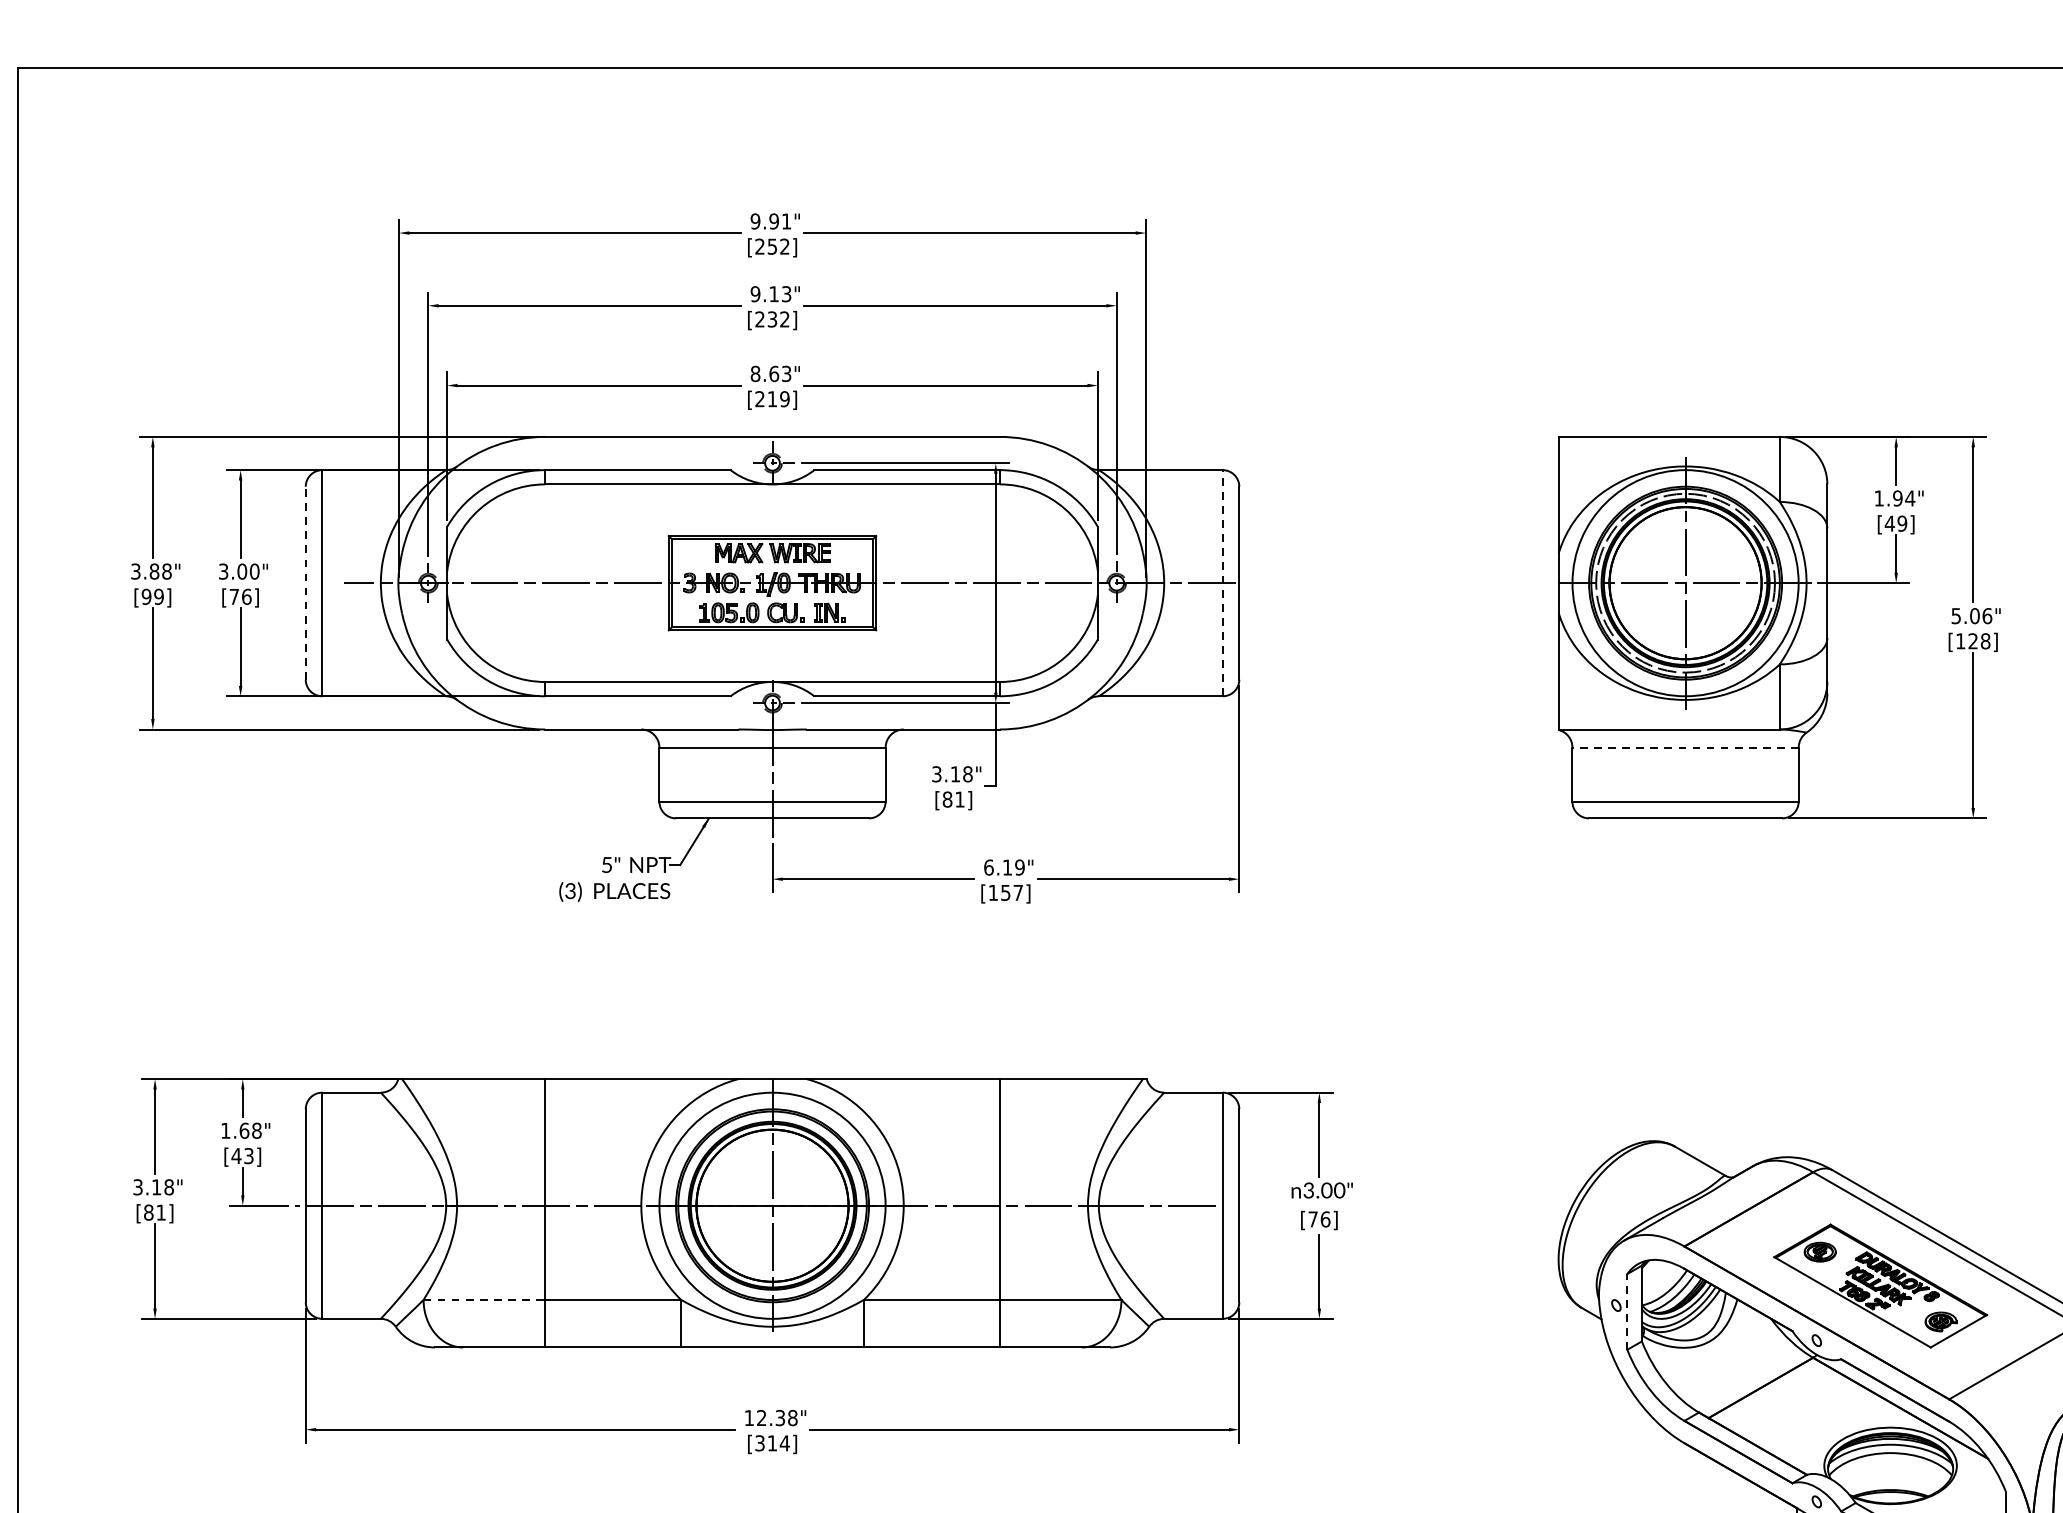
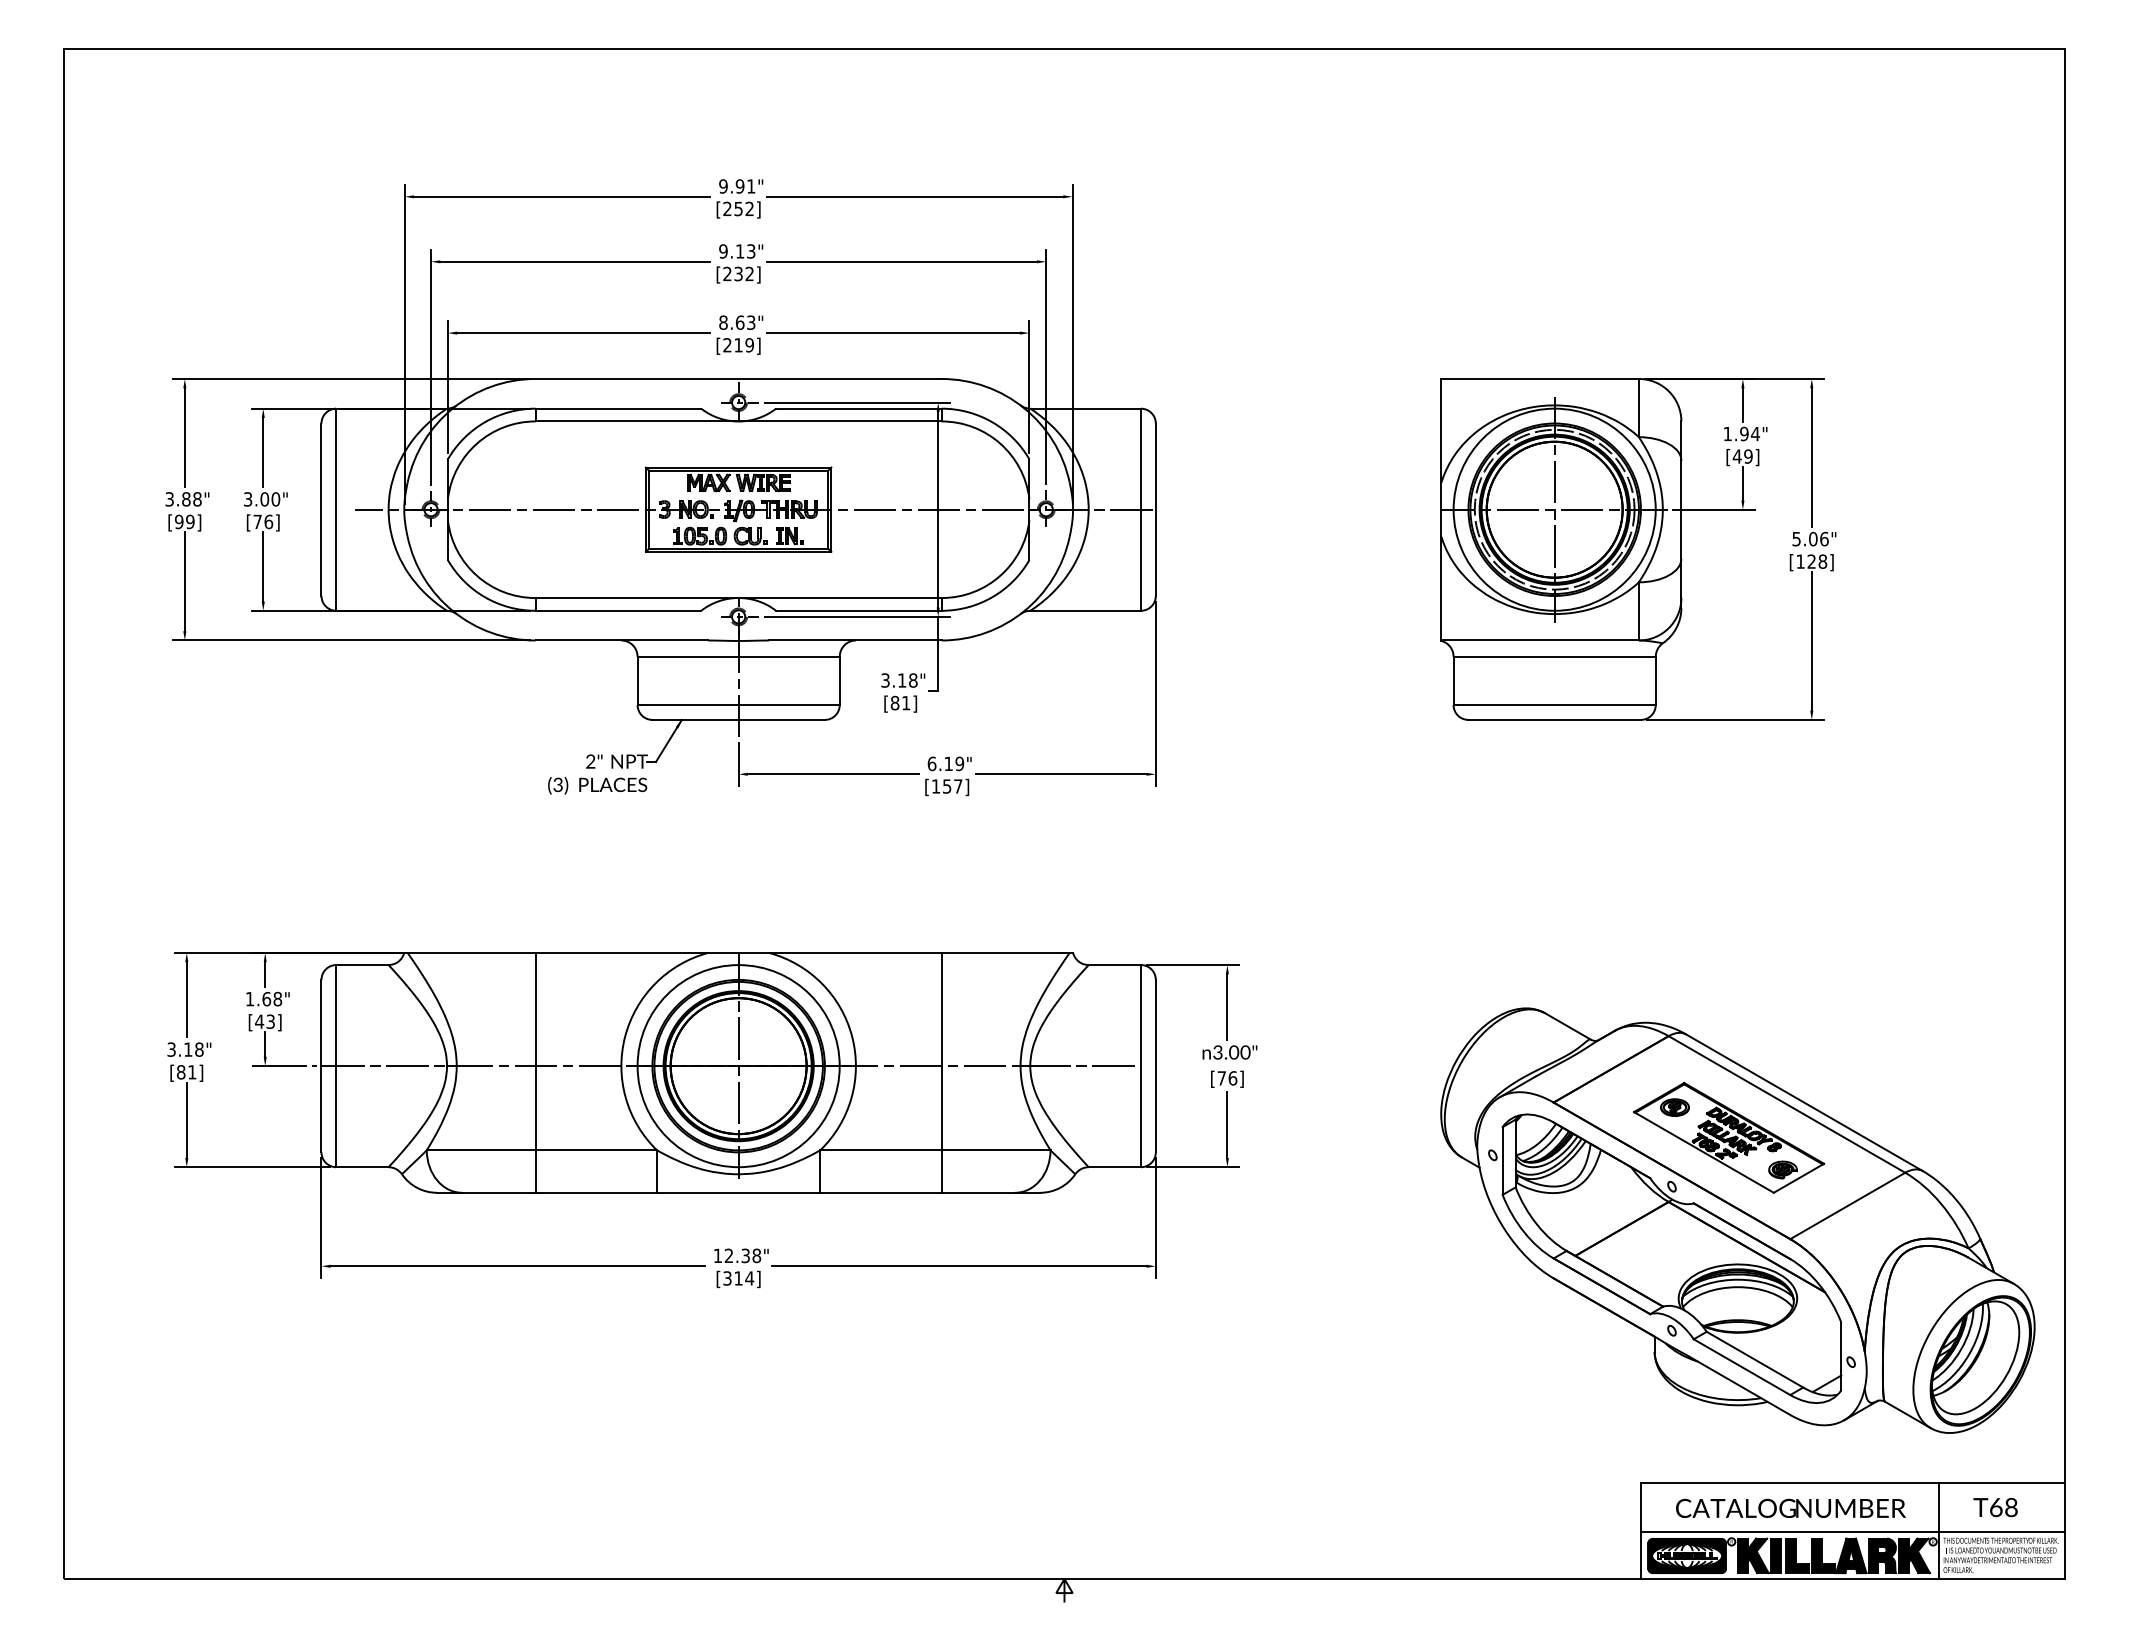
line: (305, 582) -> (321, 509), dashed -> solid
line: (1223, 582) -> (1141, 509), dashed -> solid
line: (1685, 747) -> (1554, 656), dashed -> solid
text: (606, 864) -> (590, 761), 5" -> 2"
line: (484, 1300) -> (481, 1150), dashed -> solid
line: (1627, 1312) -> (1502, 1161), dashed -> solid

